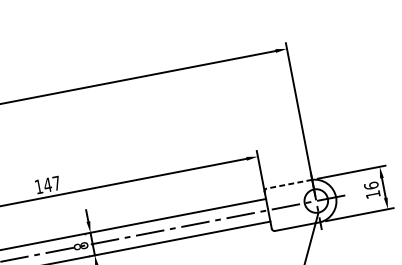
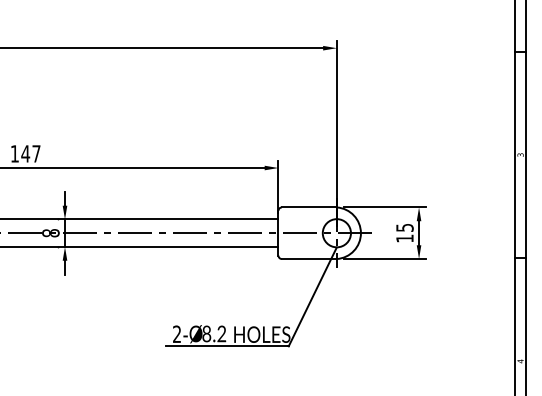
line: (289, 184) -> (309, 207), dashed -> solid
text: (370, 185) -> (404, 227), 16 -> 15

